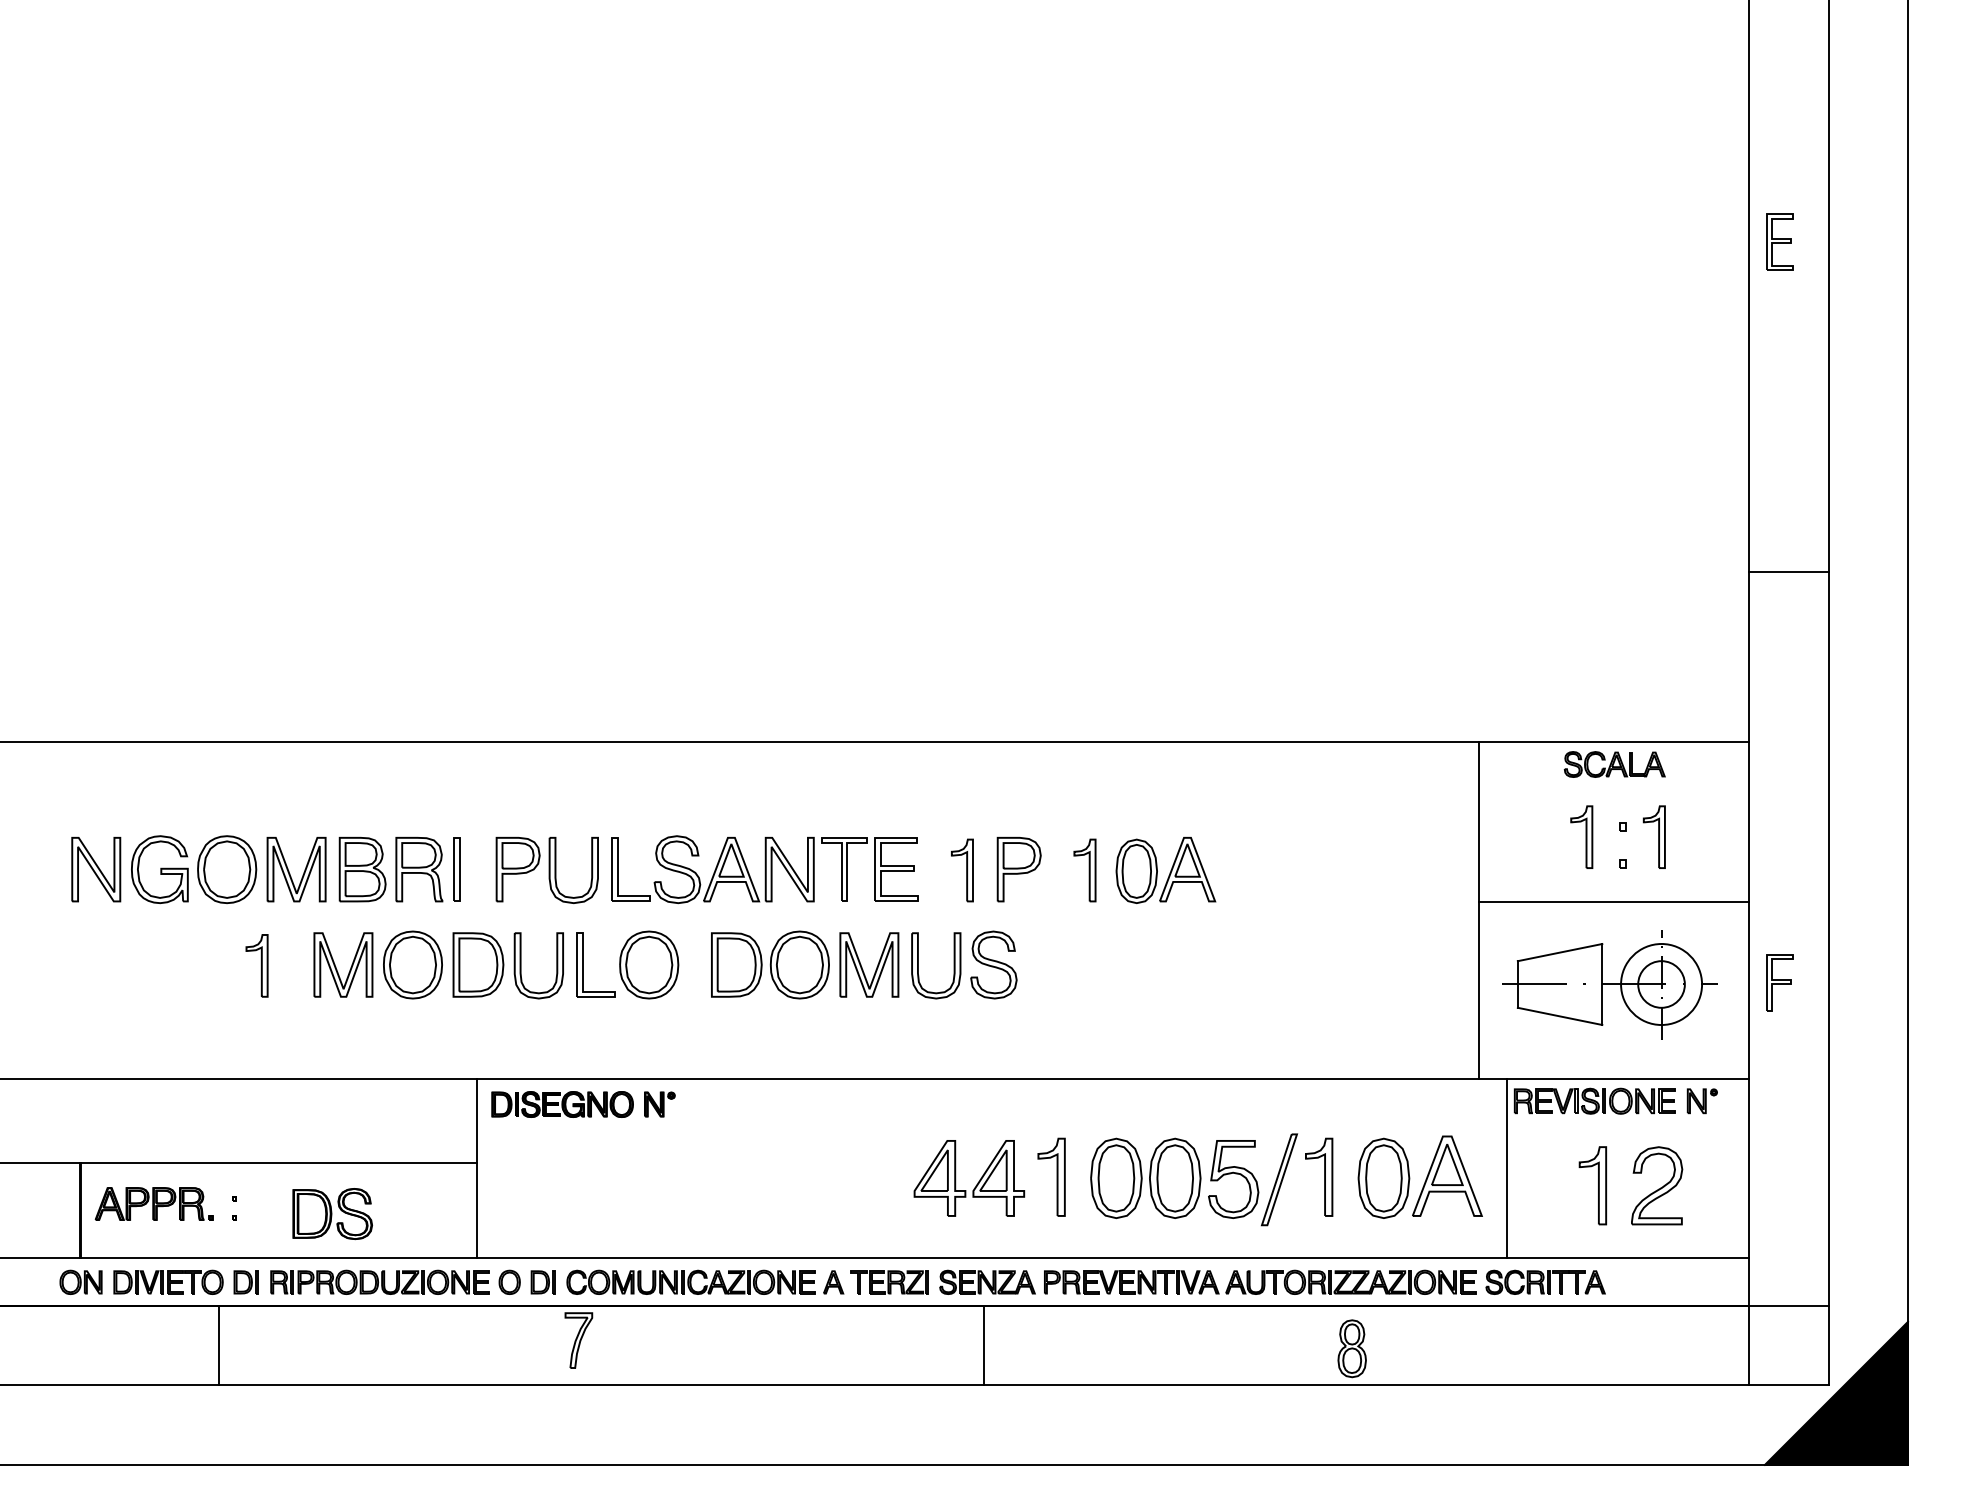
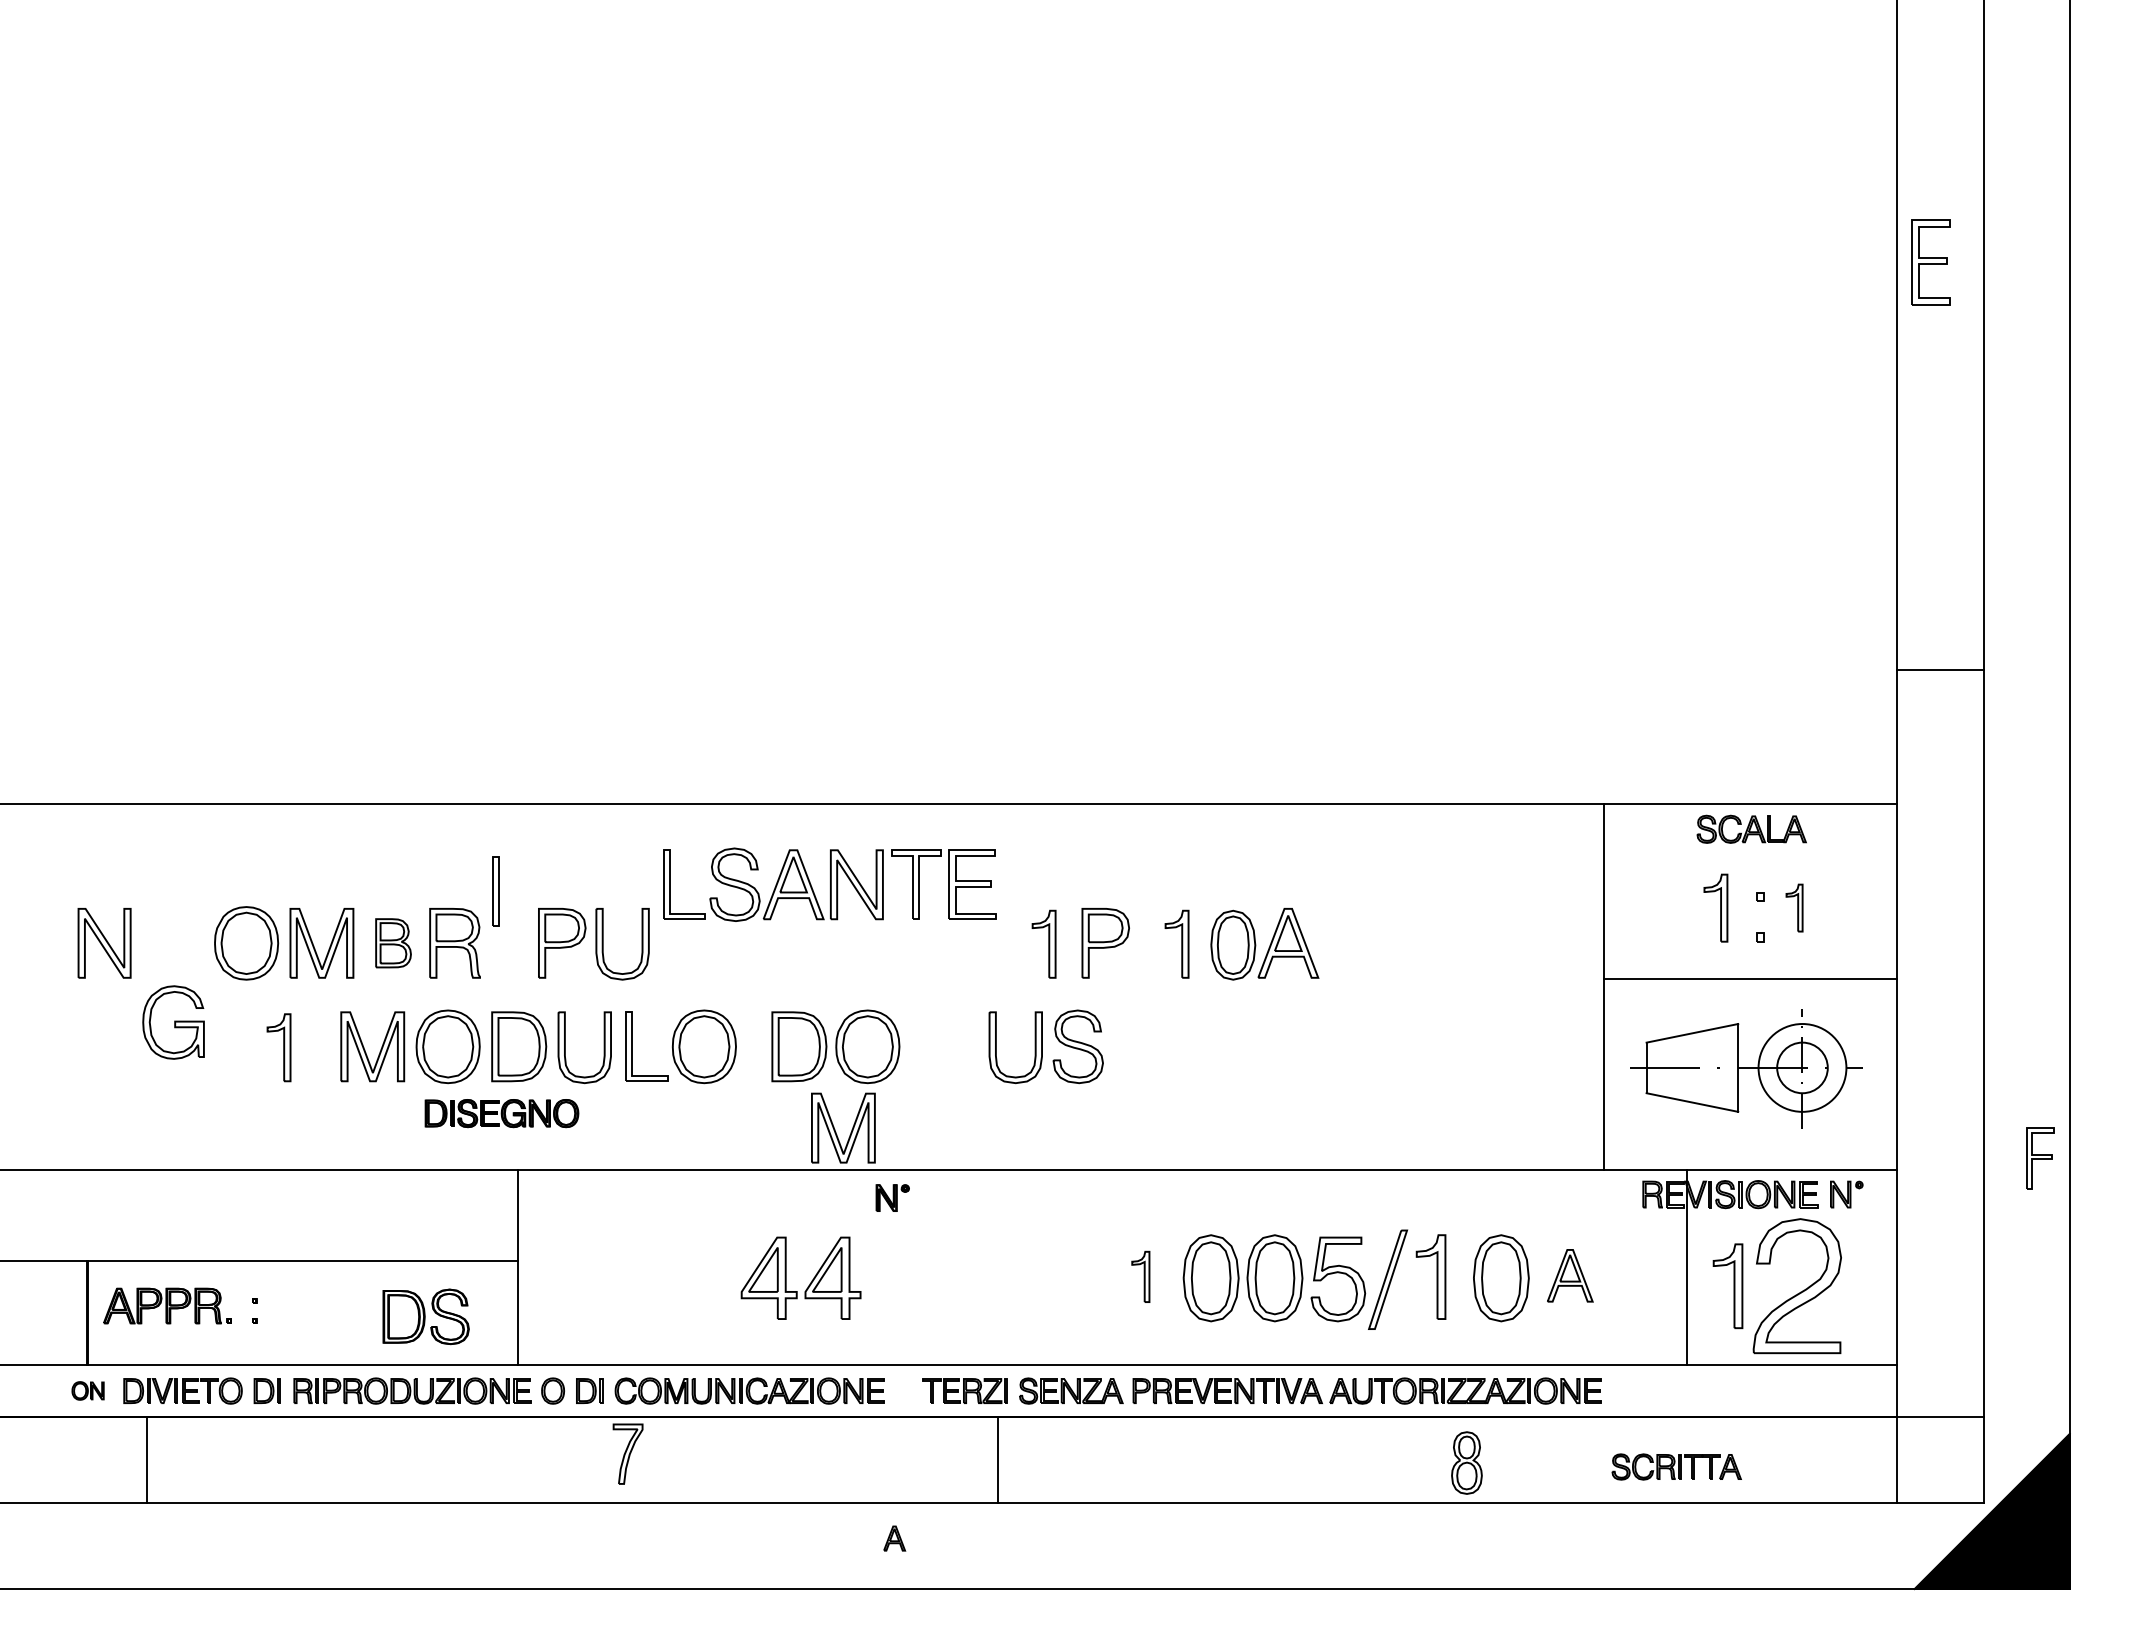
part: (1779, 241) -> (1930, 262), size x1.4
line: (1788, 572) -> (1940, 670), moved
part: (1653, 836) -> (1793, 907), size x0.7
part: (159, 869) -> (173, 1022), moved
part: (362, 869) -> (393, 943), size x0.7
part: (456, 869) -> (495, 891), moved
part: (764, 869) -> (829, 884), moved
part: (862, 967) -> (835, 1130), moved
part: (1779, 982) -> (2039, 1157), moved
part: (562, 1104) -> (501, 1113), moved
part: (659, 1104) -> (892, 1198), moved
line: (1507, 1168) -> (1687, 1267), moved
part: (1447, 1175) -> (1570, 1275), size x0.6
part: (1051, 1176) -> (1140, 1276), size x0.6
part: (977, 1182) -> (809, 1282), moved
part: (1657, 1185) -> (1798, 1285), size x1.6
part: (332, 1214) -> (425, 1317), moved
part: (80, 1281) -> (87, 1390), size x0.7
part: (1545, 1281) -> (1676, 1466), moved
part: (833, 1282) -> (894, 1538), moved
line: (218, 1345) -> (146, 1459), moved
line: (983, 1345) -> (997, 1459), moved

